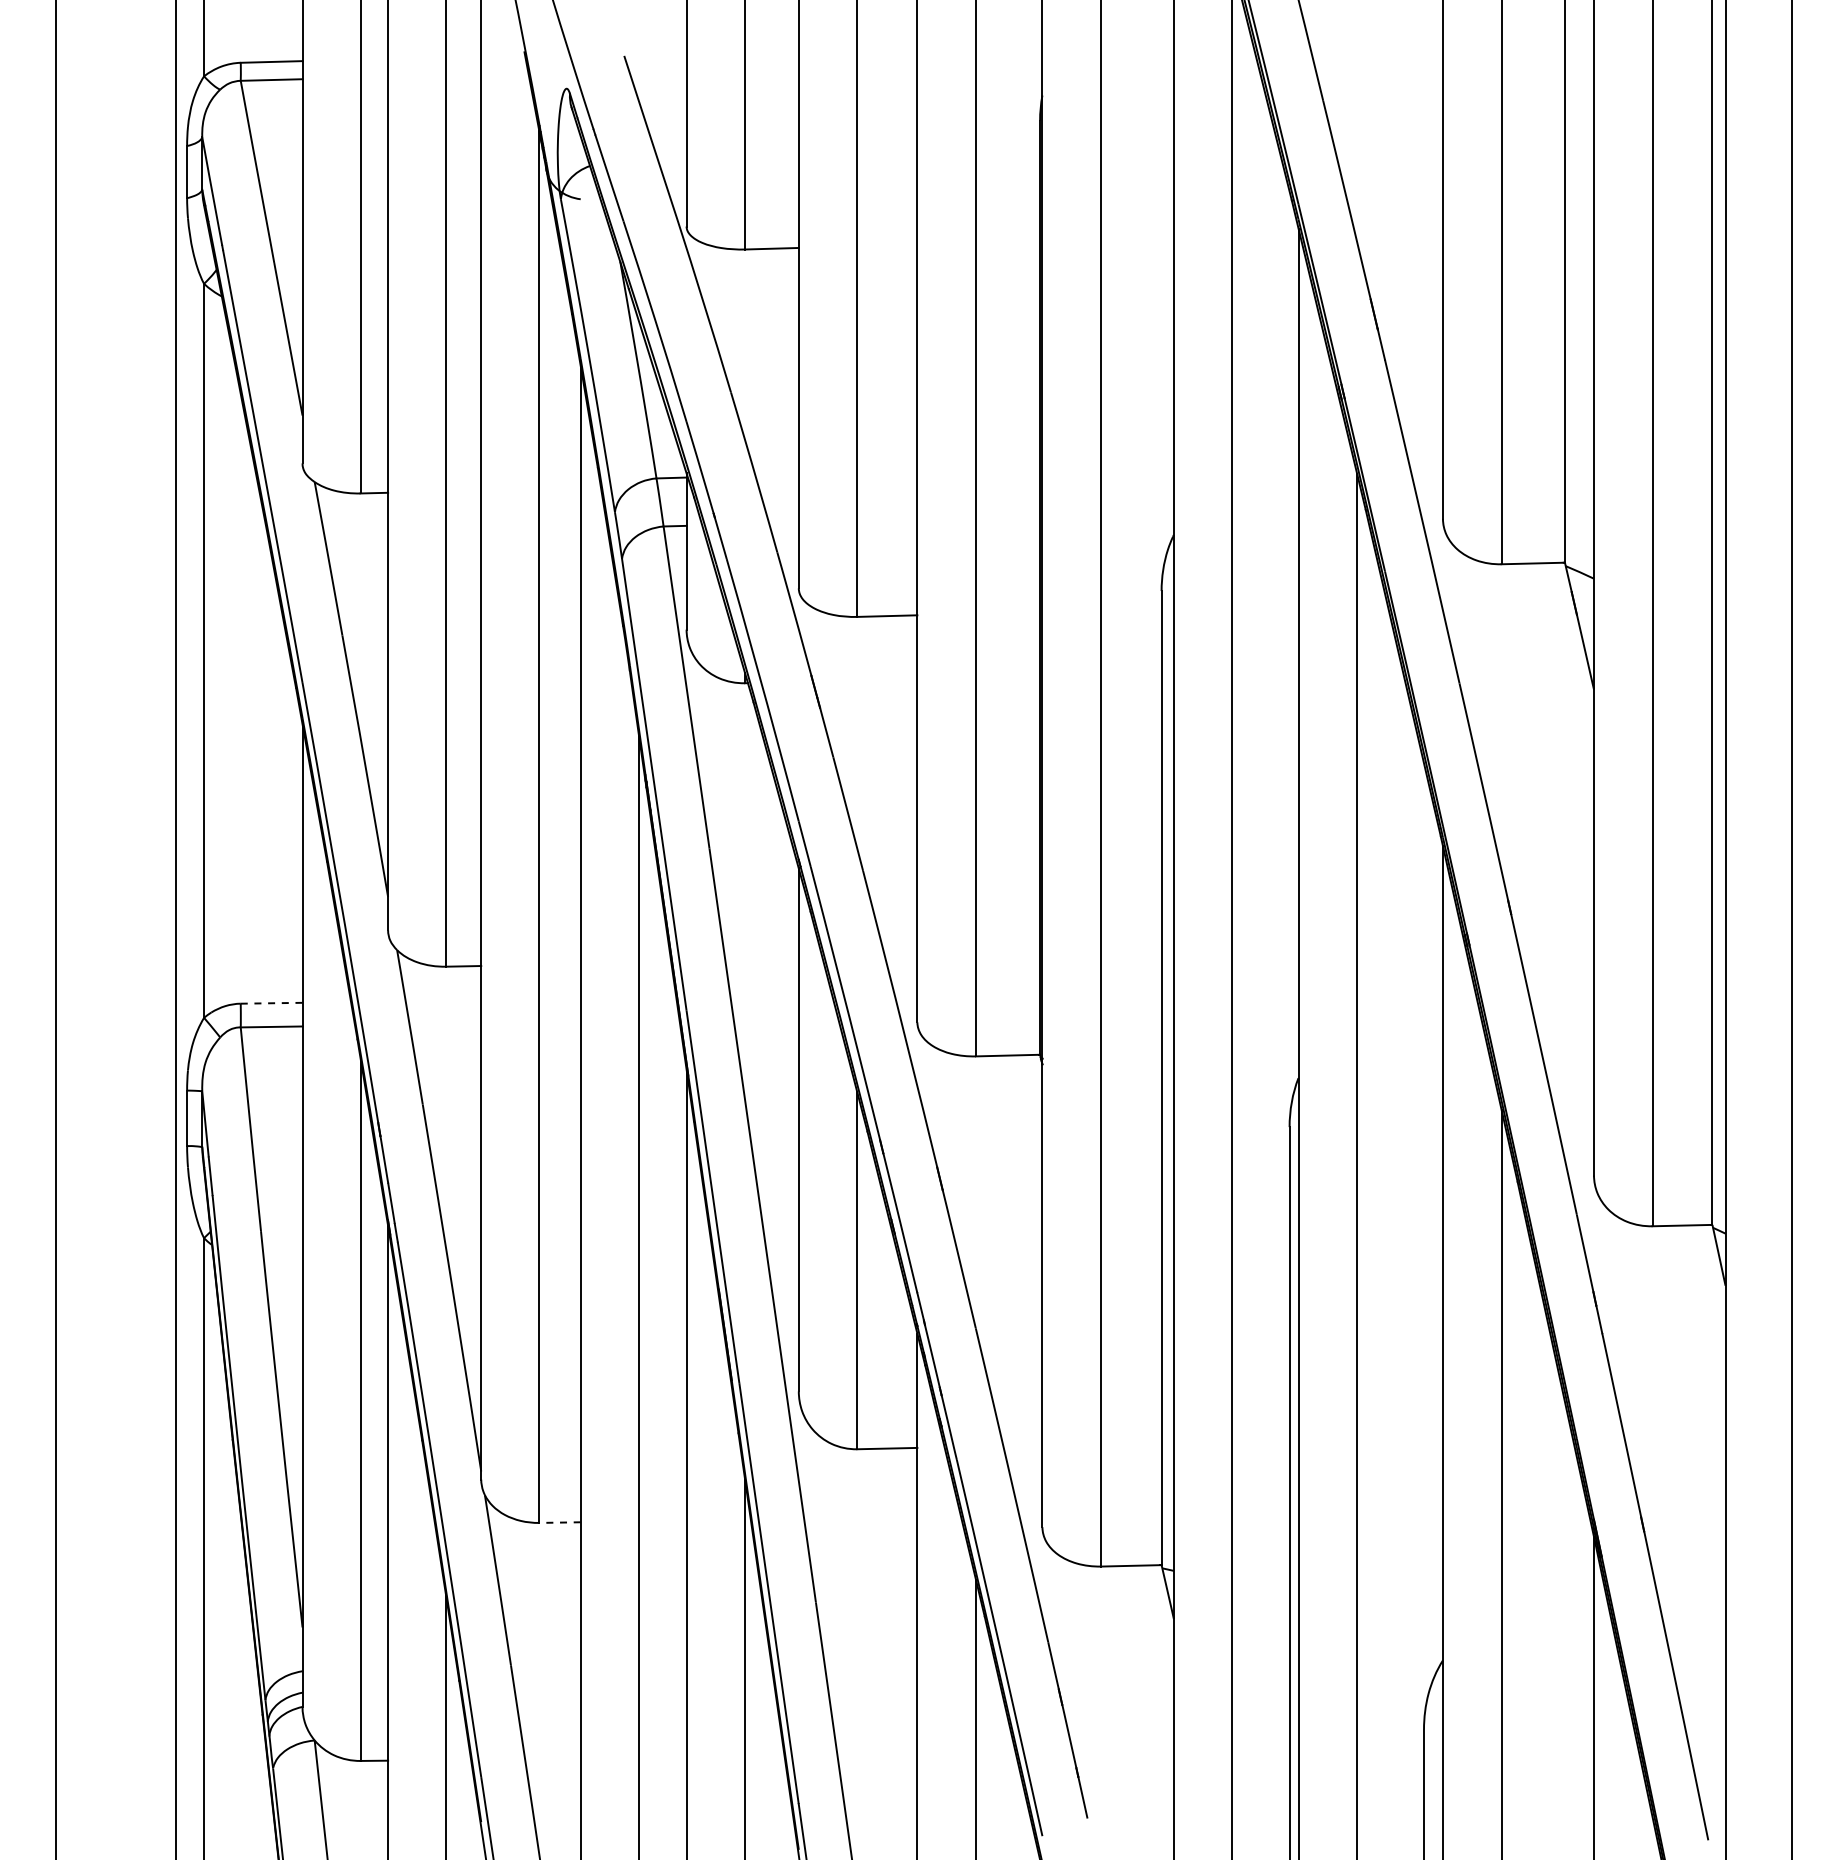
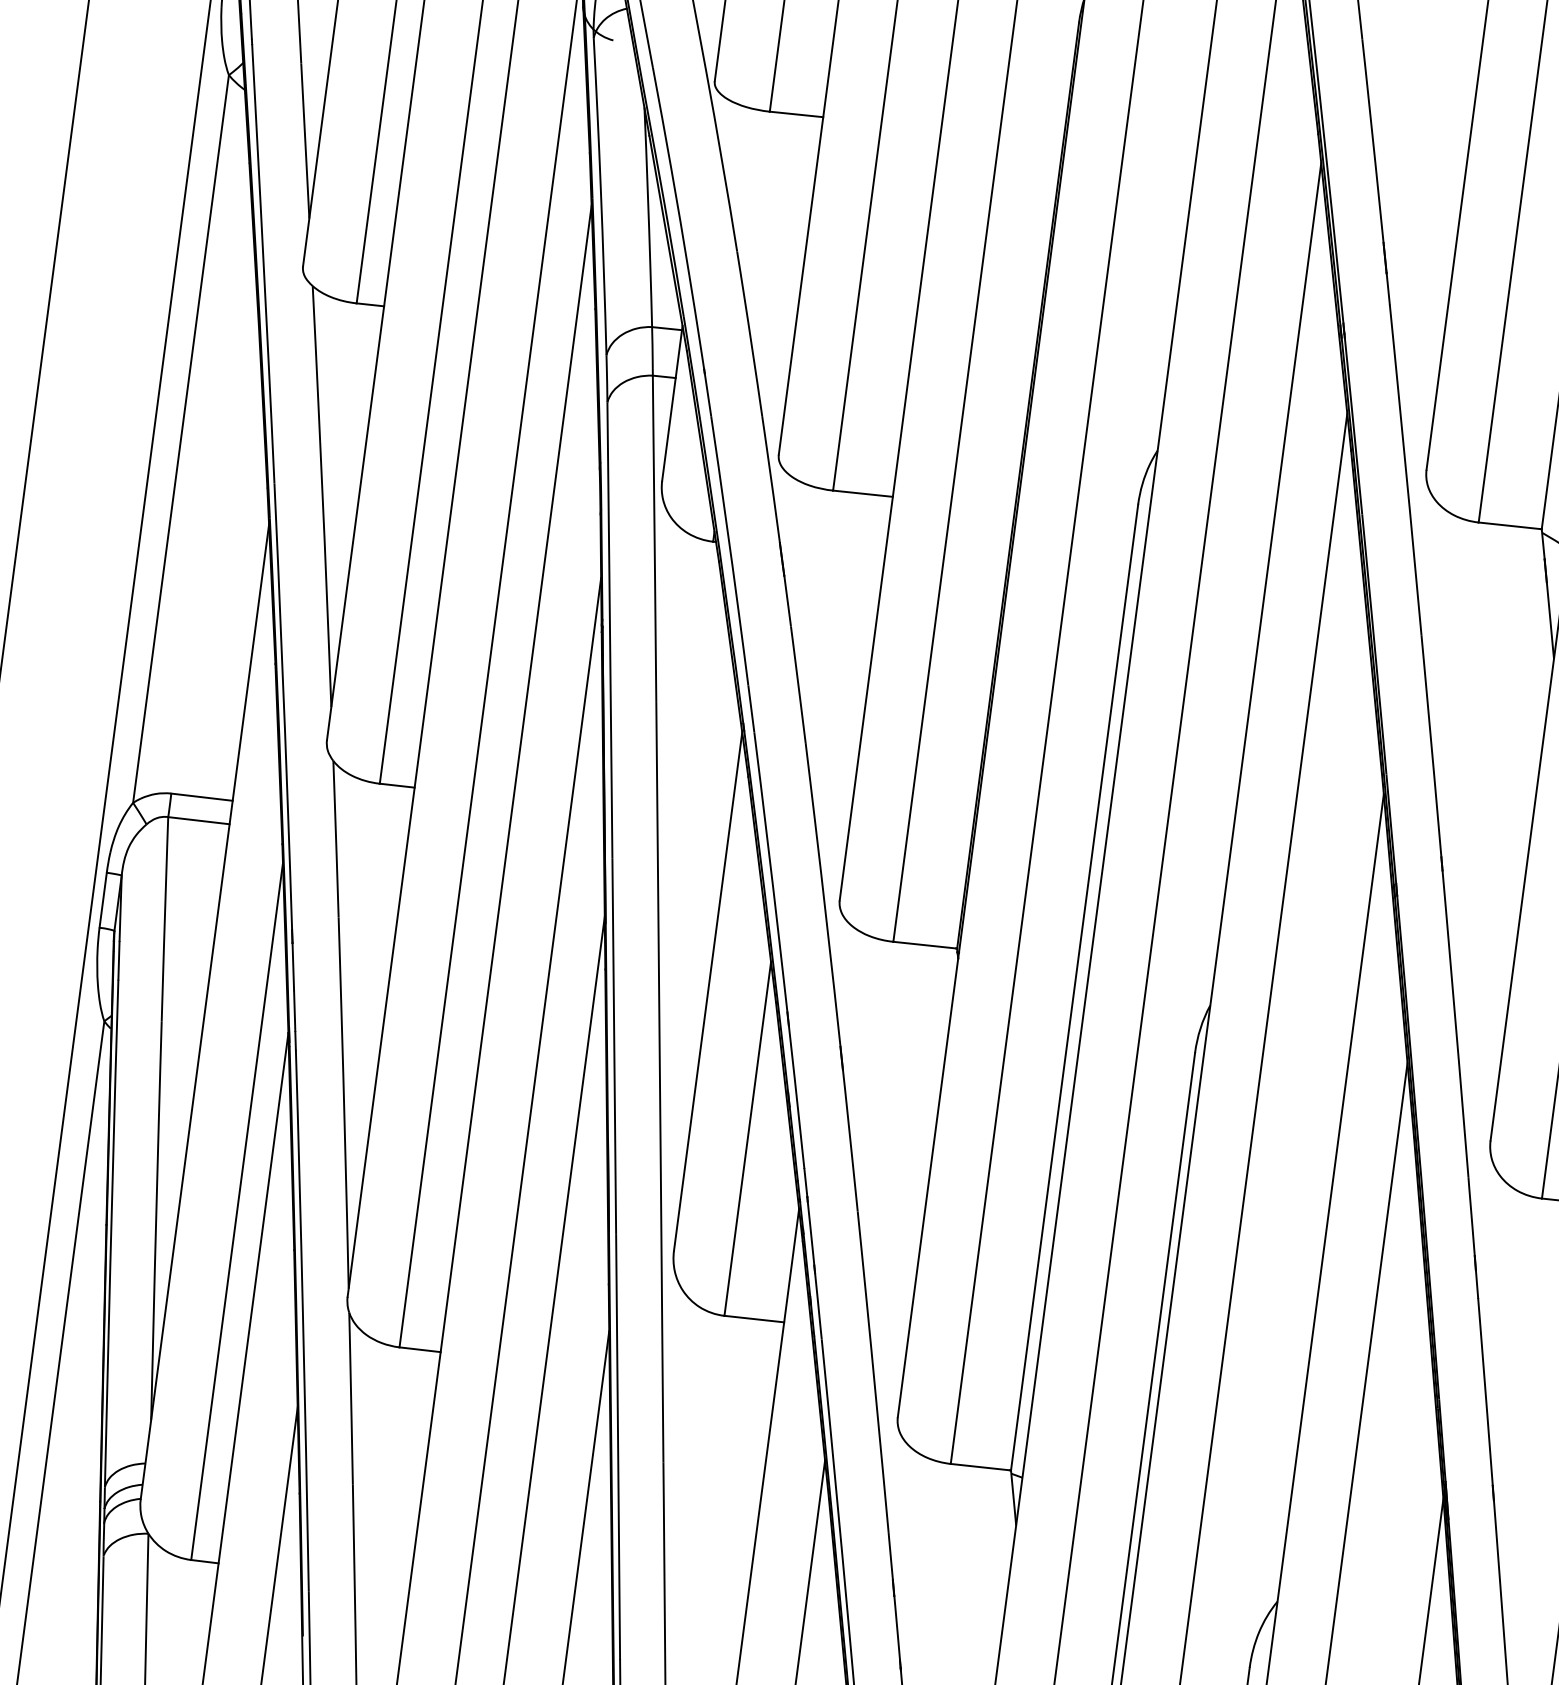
line: (271, 1003) -> (201, 797), dashed -> solid
line: (560, 1522) -> (420, 1349), dashed -> solid

